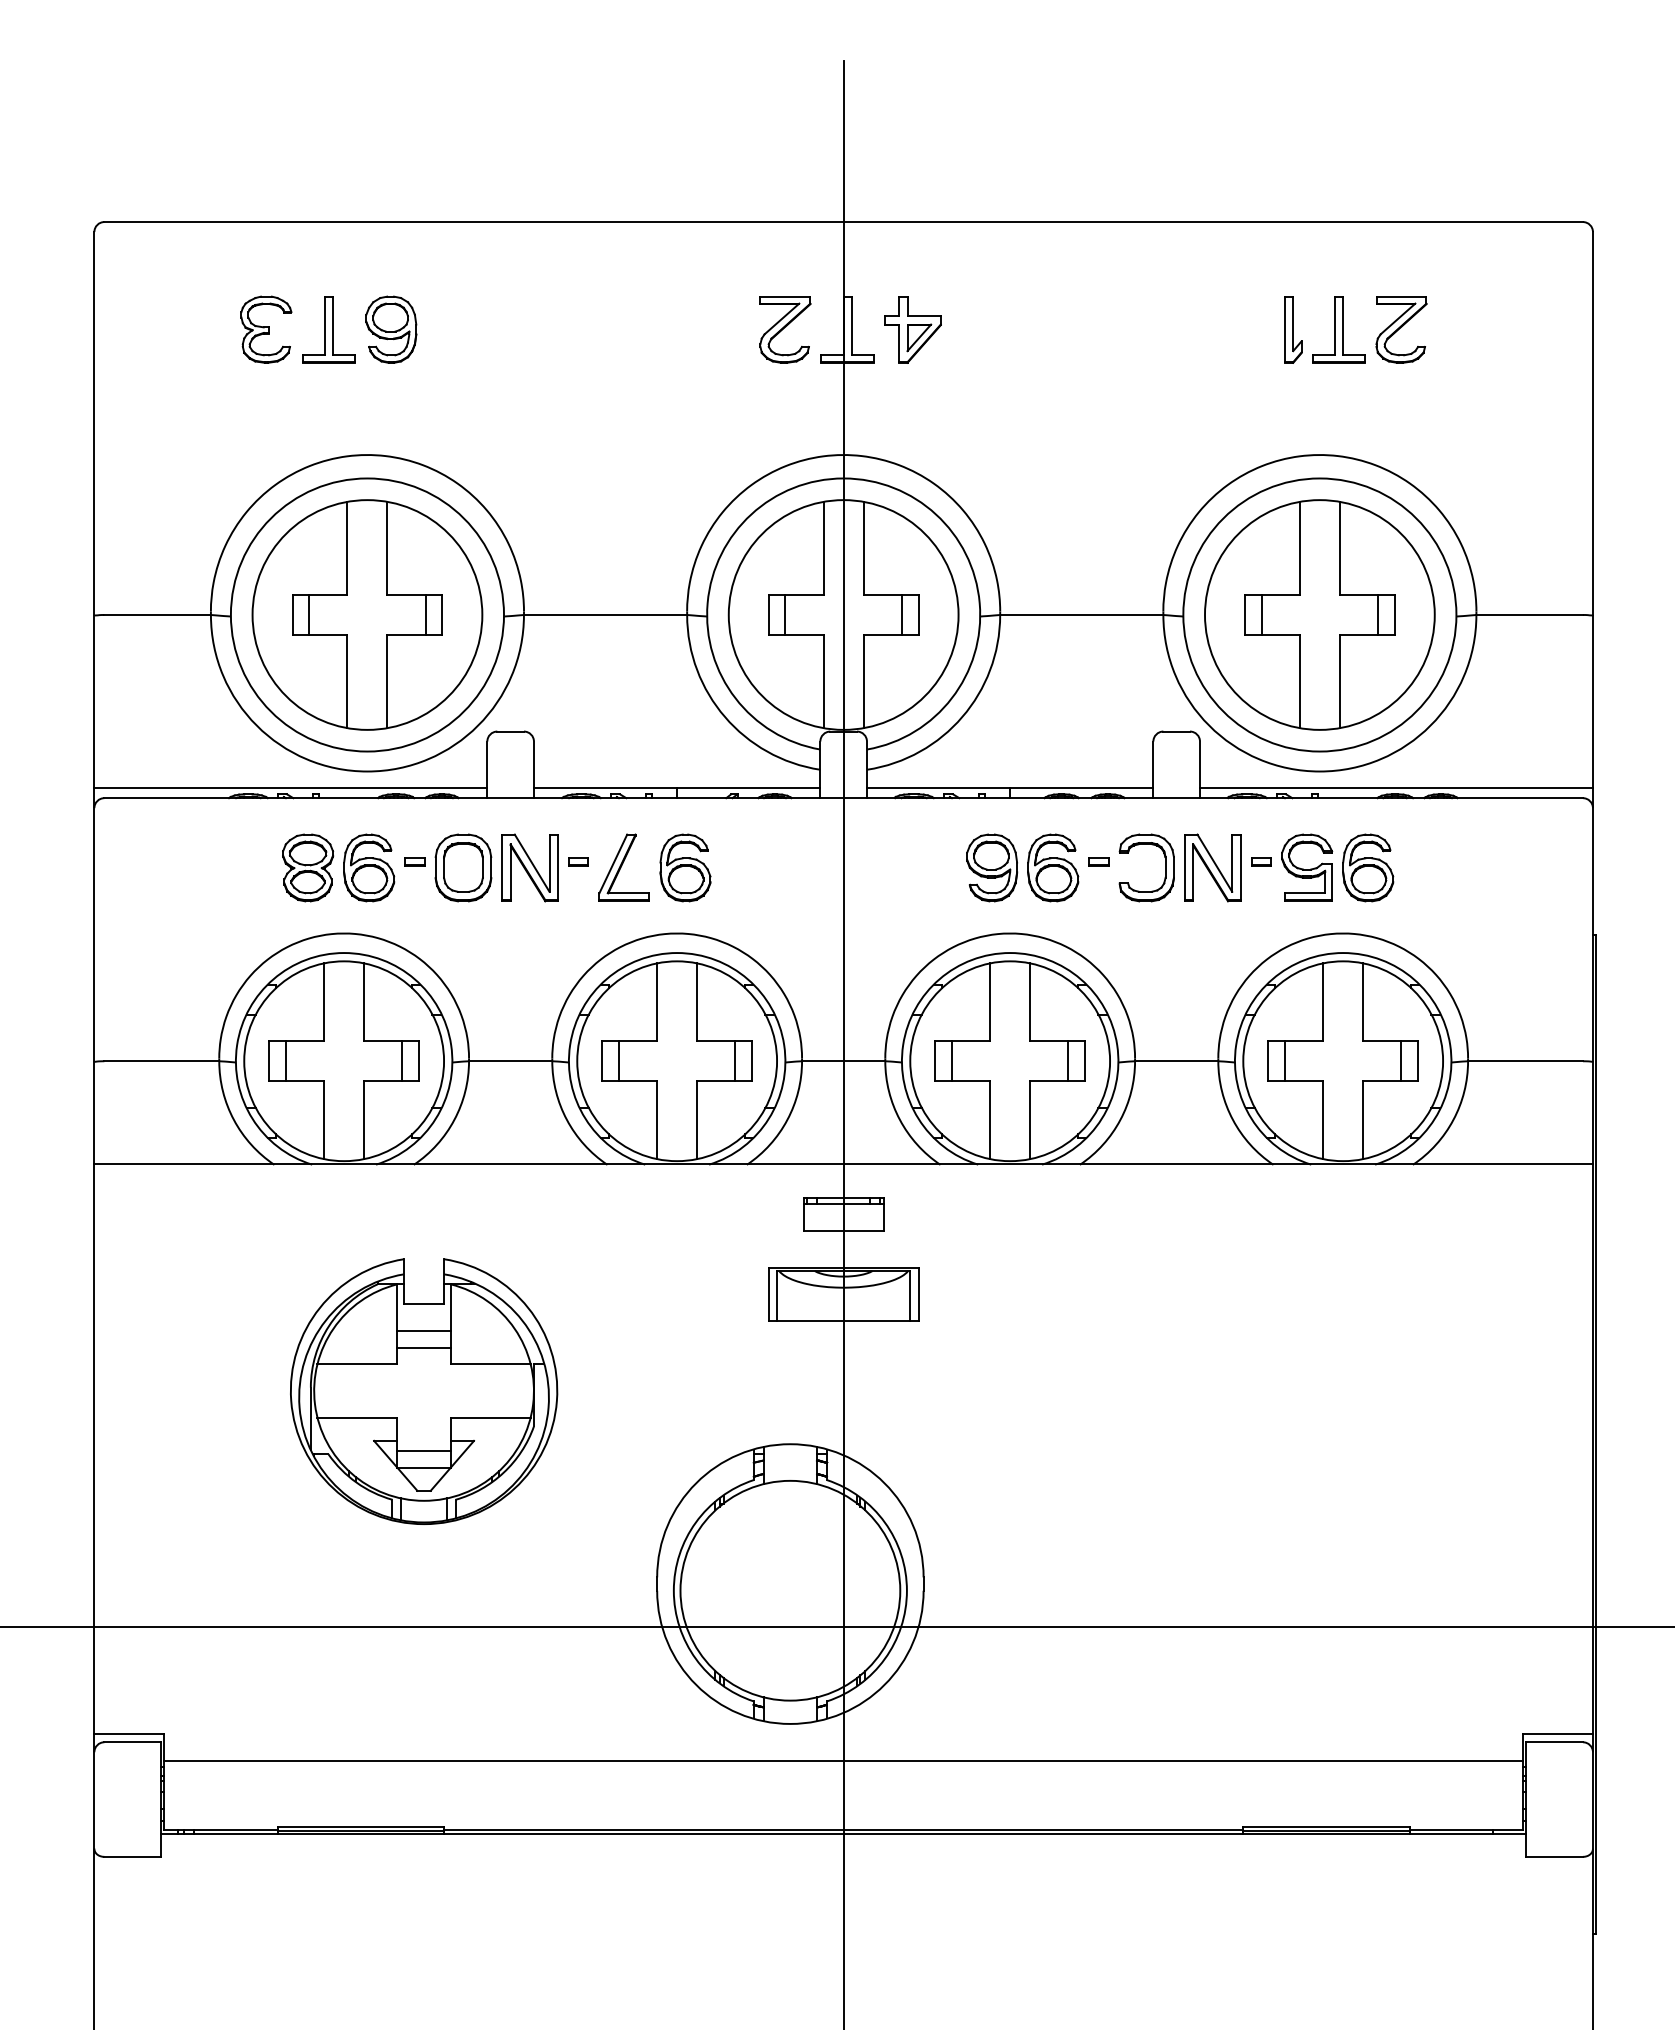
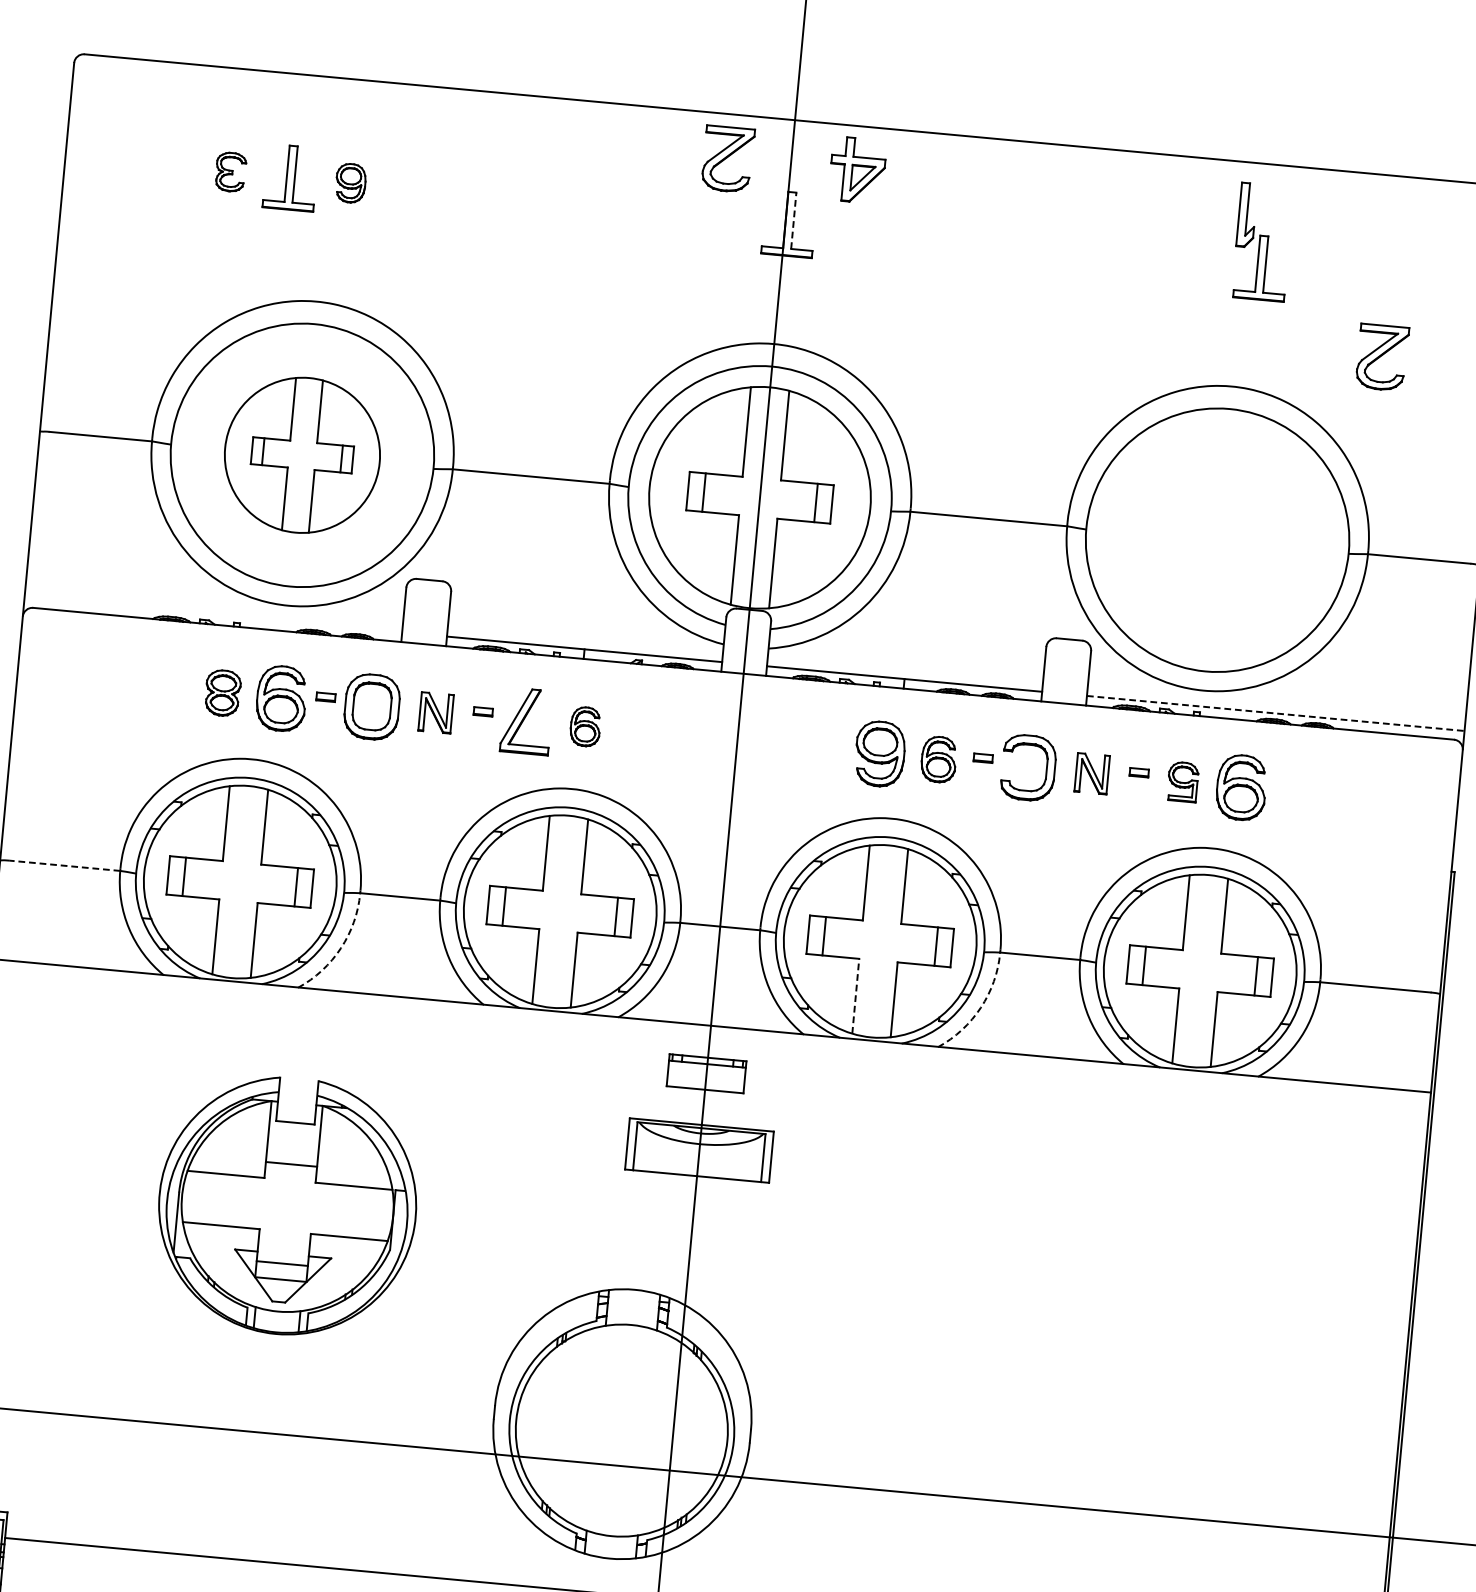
line: (852, 325) -> (794, 220), solid -> dashed
part: (266, 329) -> (230, 172), size x0.6
part: (391, 329) -> (350, 183), size x0.6
part: (785, 329) -> (728, 159), moved
part: (912, 329) -> (857, 170), moved
part: (1293, 329) -> (1247, 214), moved
part: (1401, 329) -> (1382, 357), moved
part: (367, 614) -> (302, 454), size x0.7
part: (1319, 614) -> (1217, 539), removed
line: (290, 788) -> (213, 615), removed
line: (1396, 788) -> (1275, 713), solid -> dashed
part: (308, 867) -> (223, 692), size x0.7
part: (529, 867) -> (435, 712), size x0.6
part: (685, 867) -> (585, 726), size x0.6
part: (1053, 867) -> (939, 759), size x0.7
part: (1212, 867) -> (1091, 773), size x0.6
part: (1307, 867) -> (1183, 781), size x0.6
line: (161, 1061) -> (64, 866), solid -> dashed
arc: (454, 1119) -> (341, 947), solid -> dashed
arc: (1120, 1119) -> (981, 1007), solid -> dashed
line: (990, 1120) -> (856, 996), solid -> dashed
line: (423, 1330) -> (292, 1147), removed

